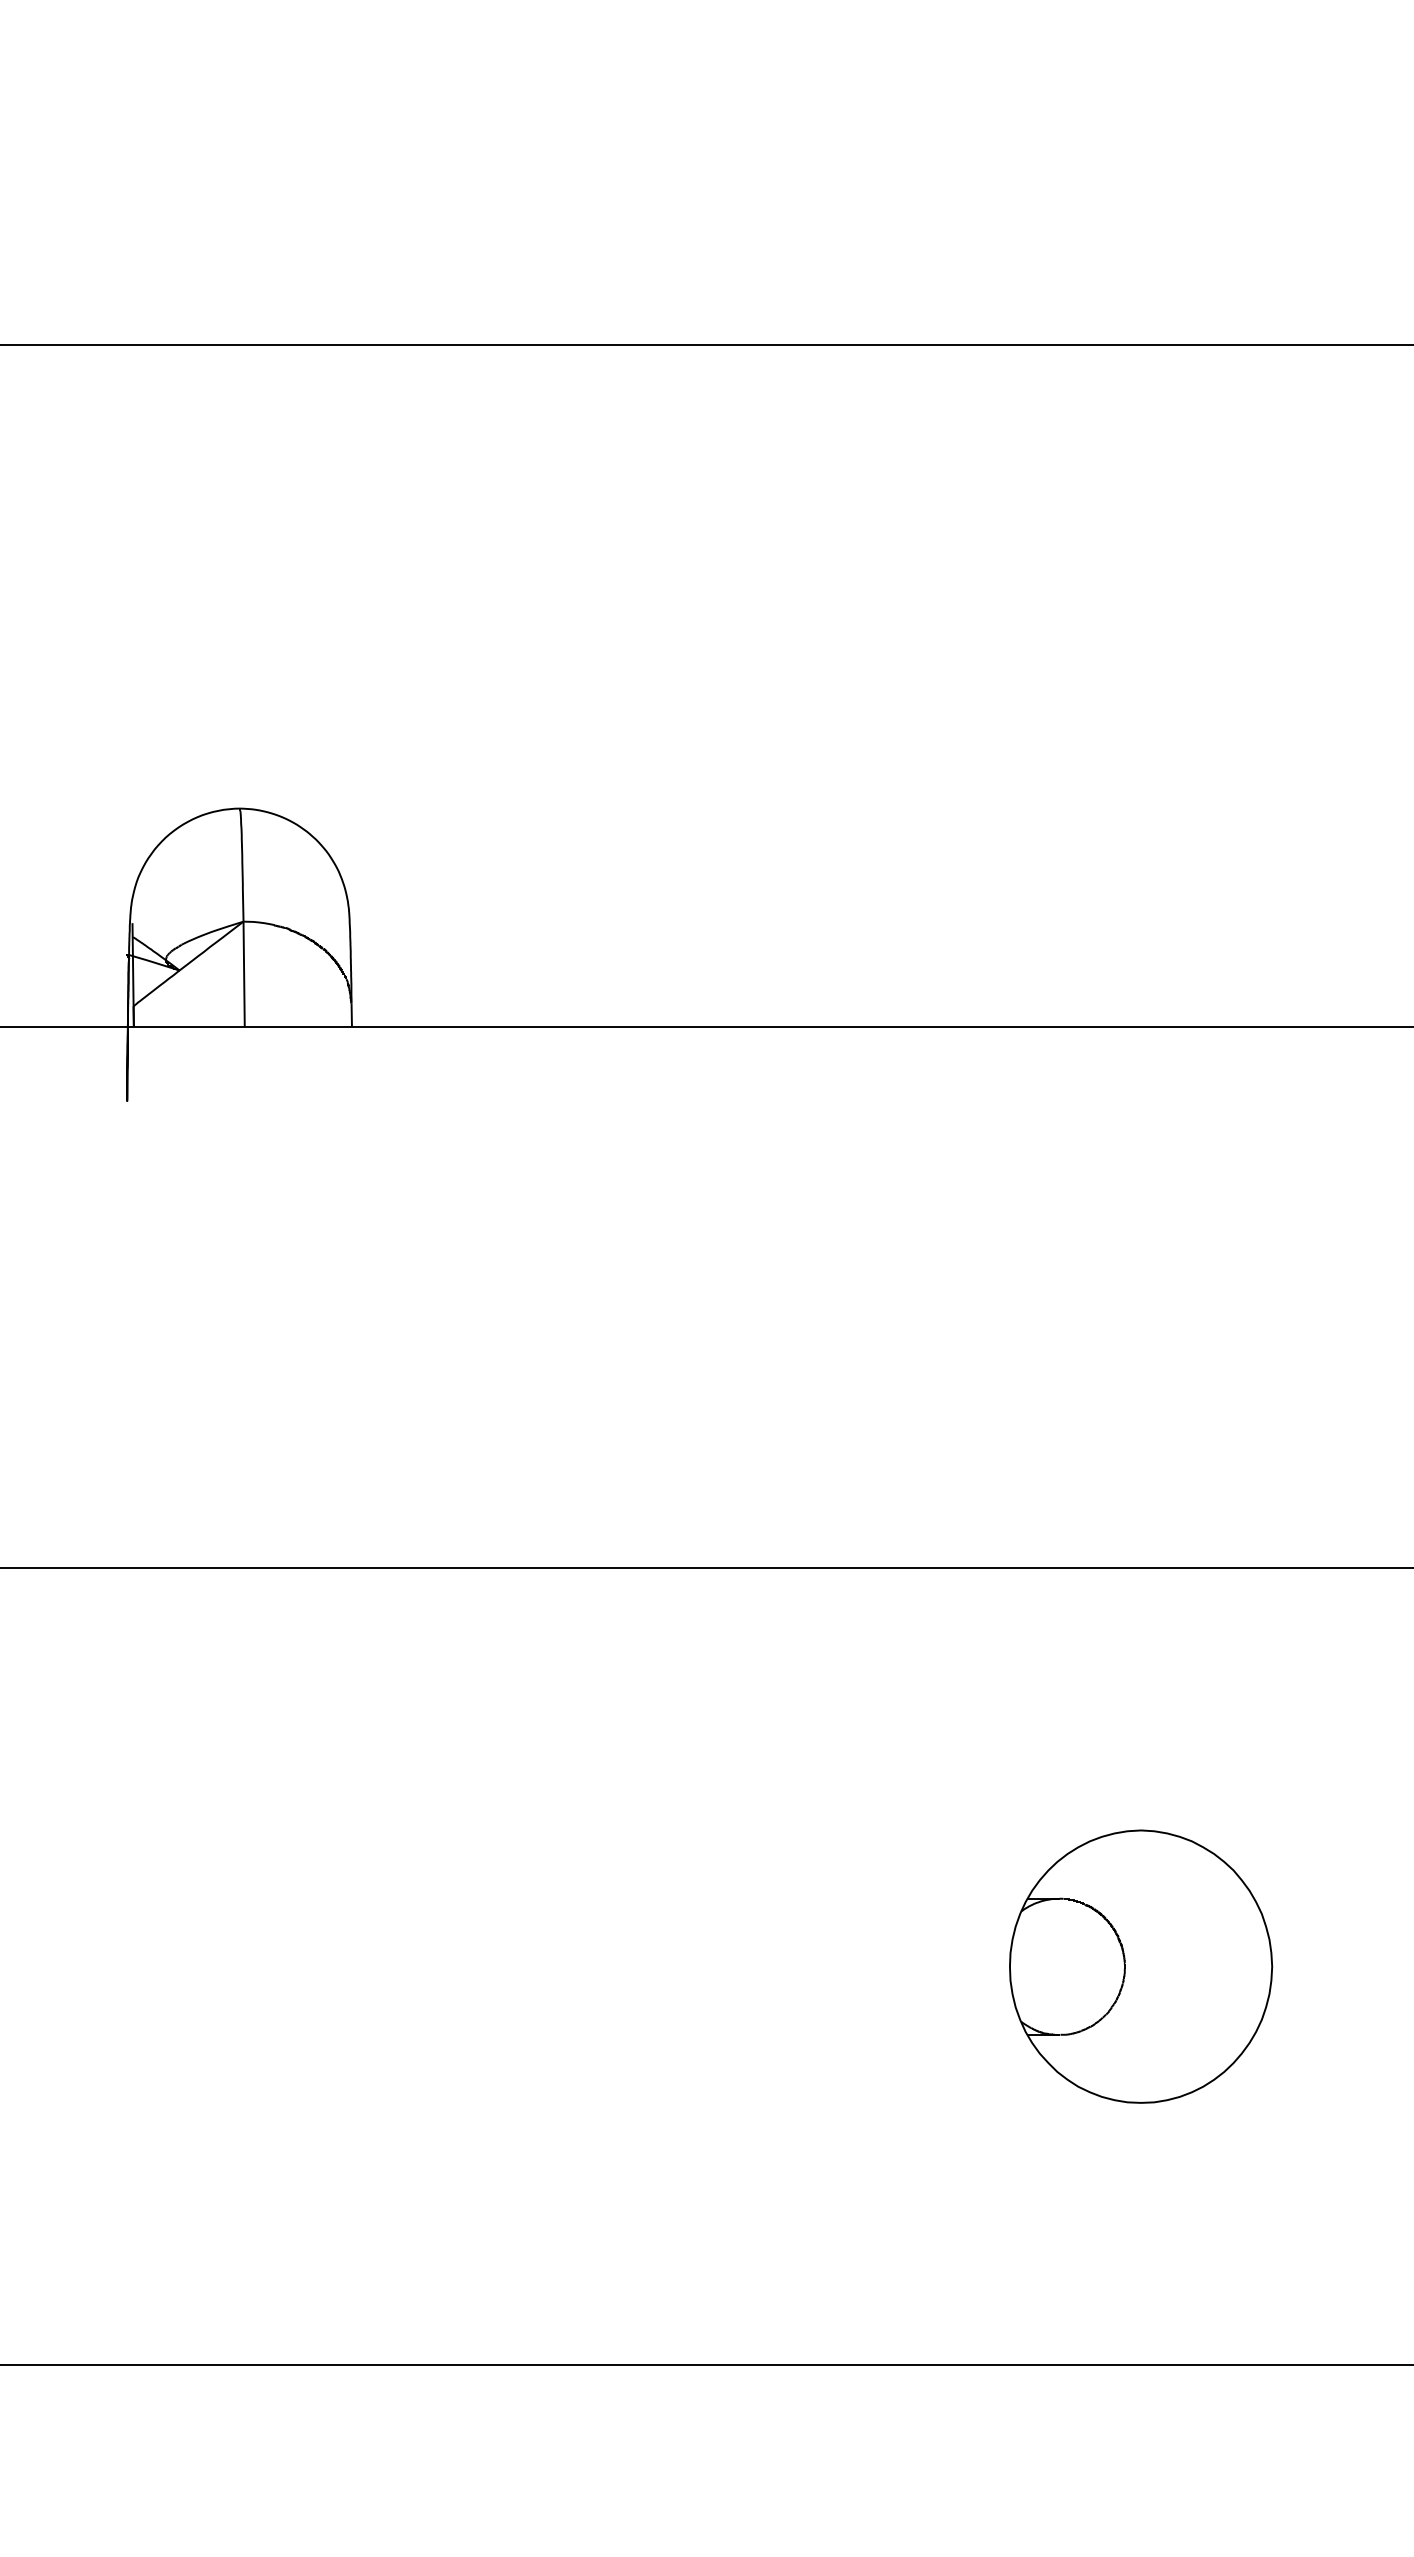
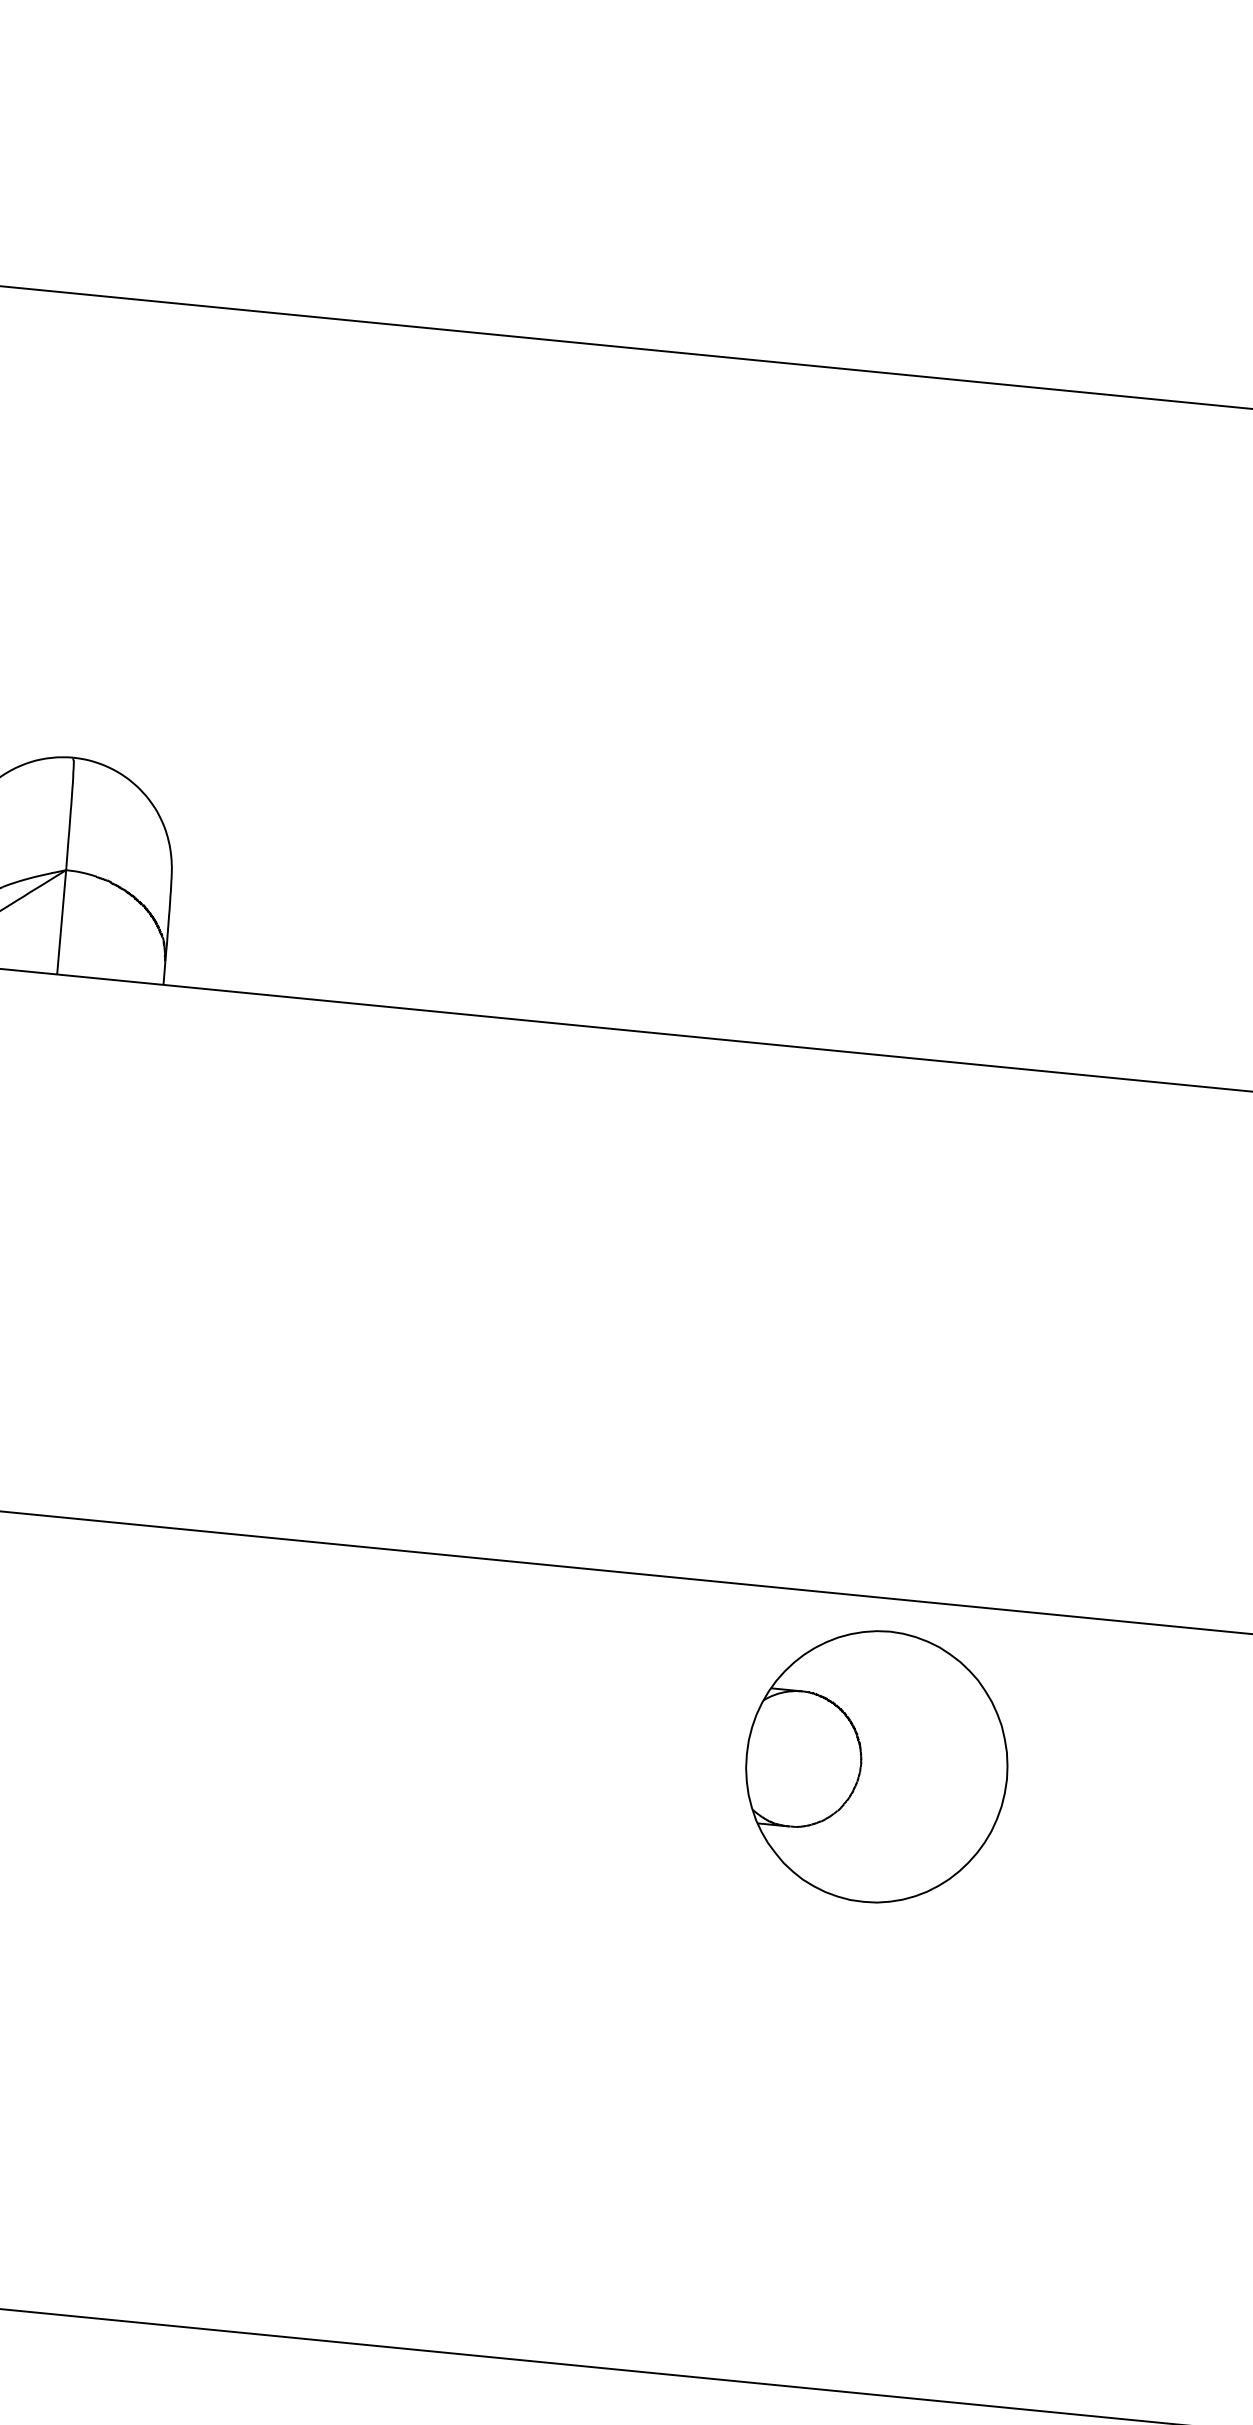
part: (1141, 1966) -> (877, 1766), moved

